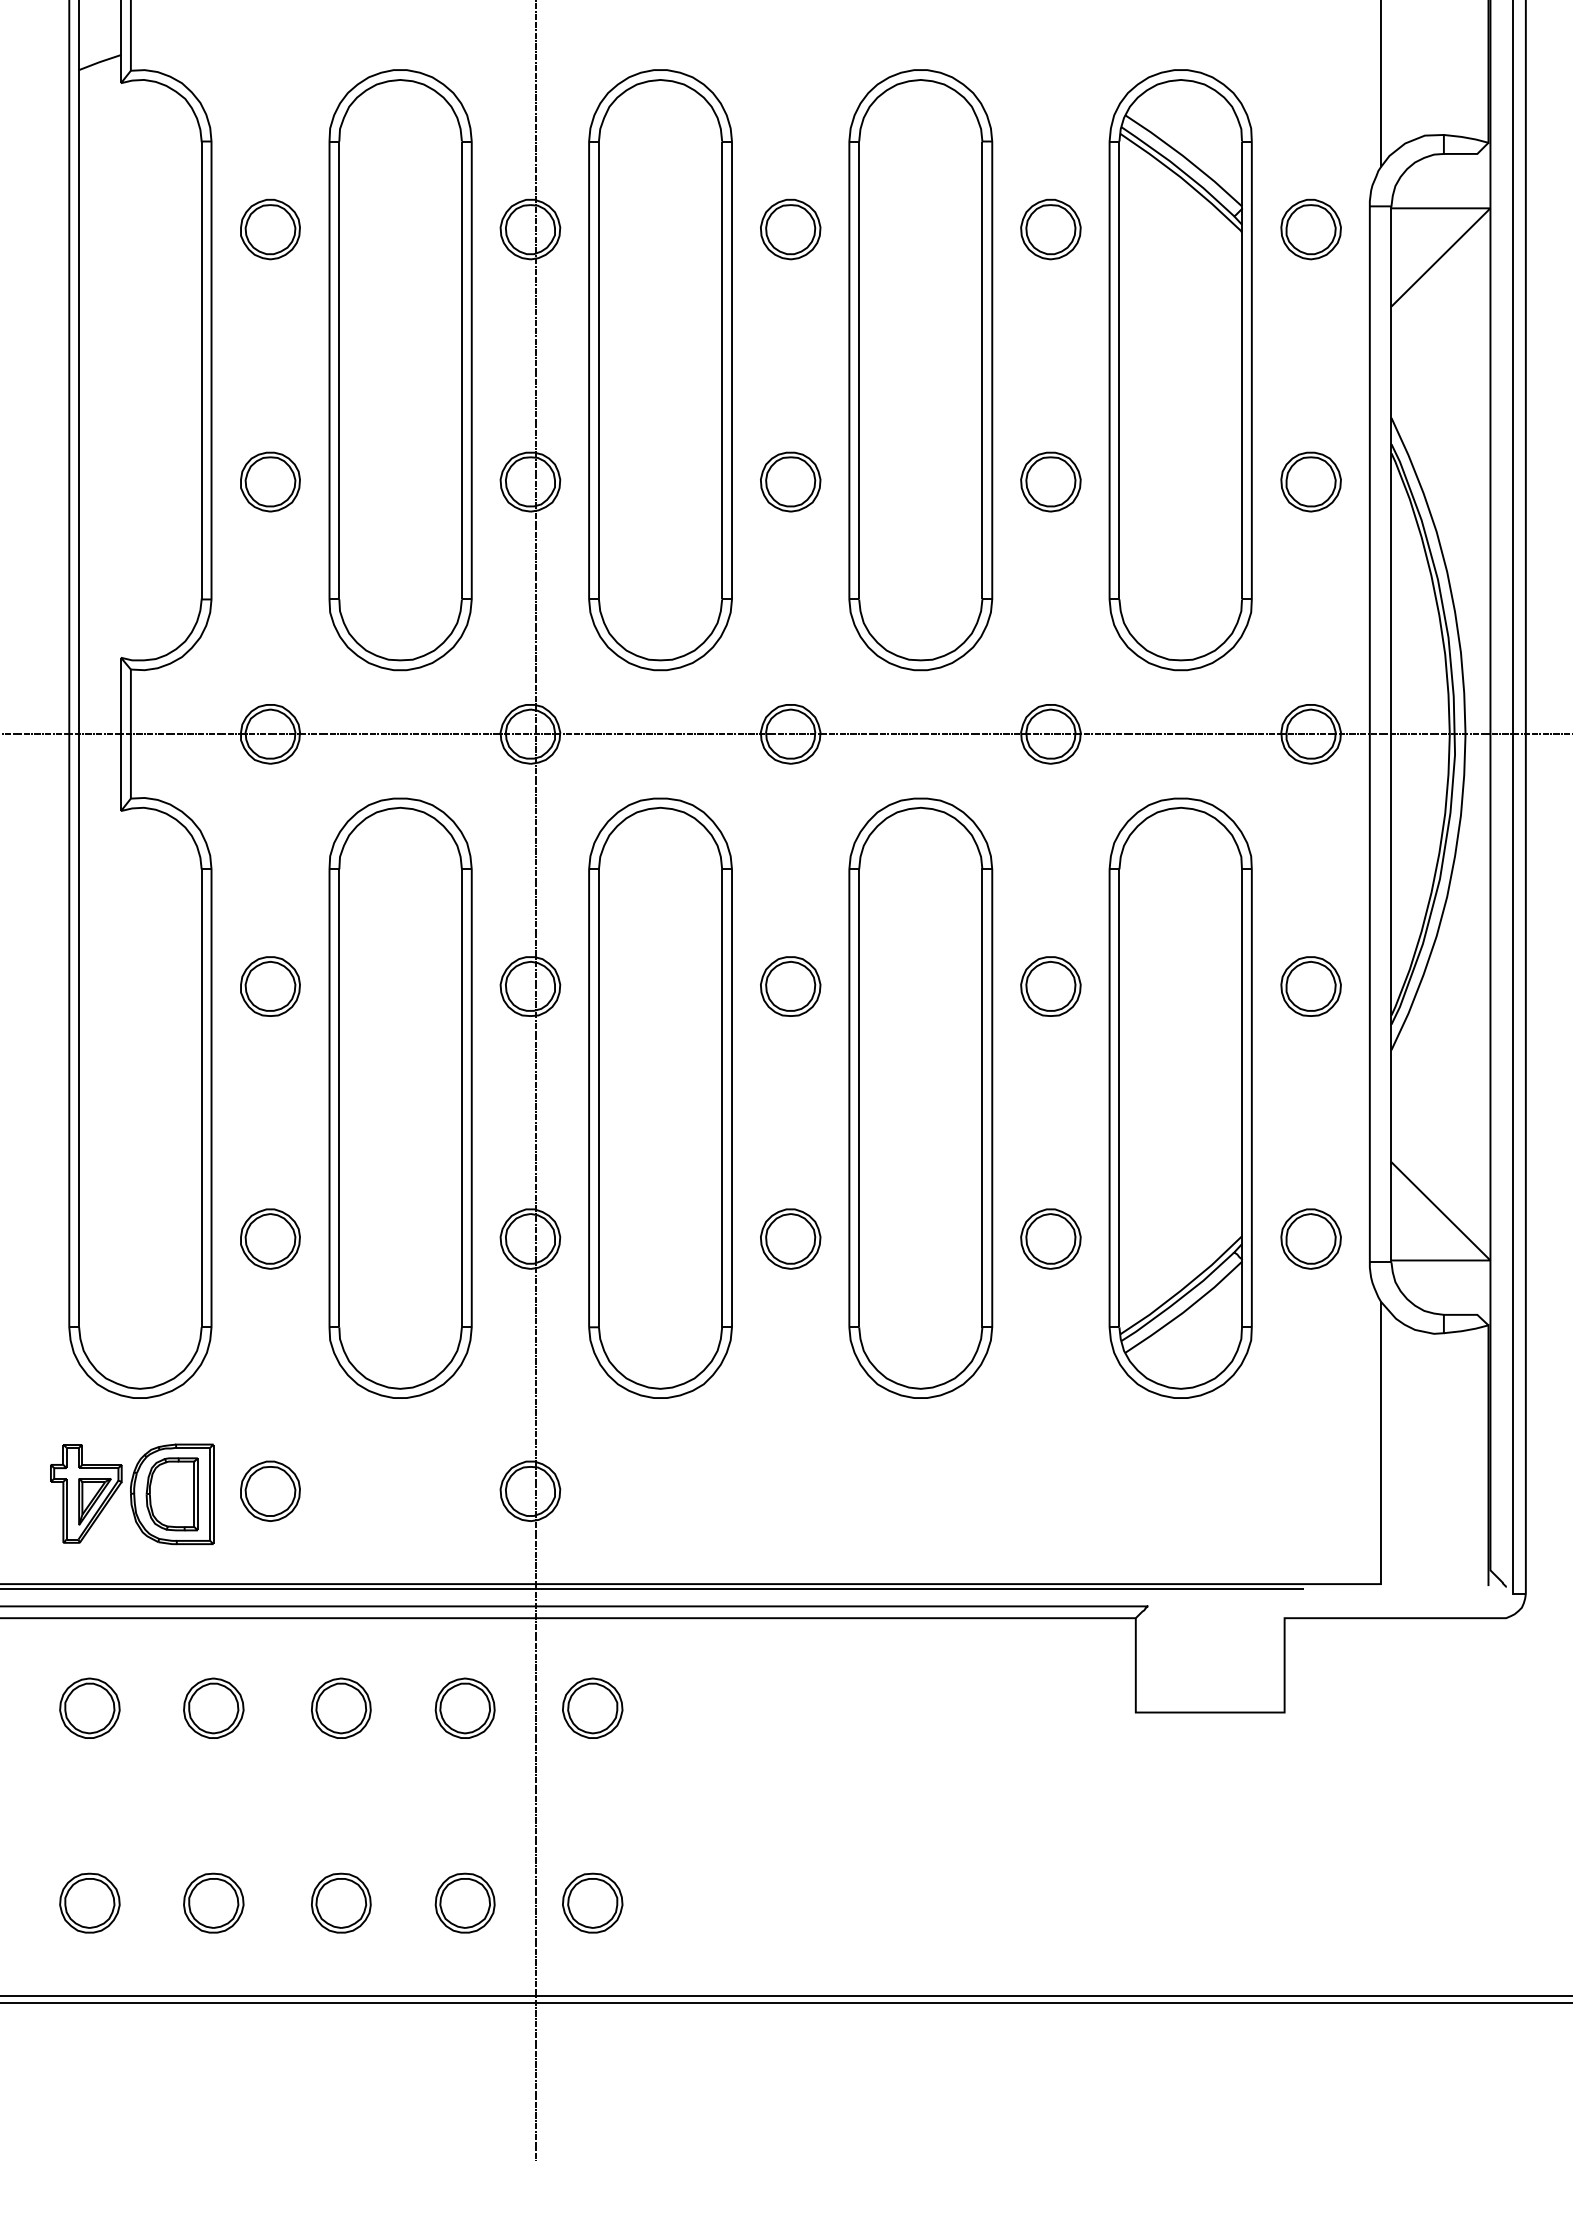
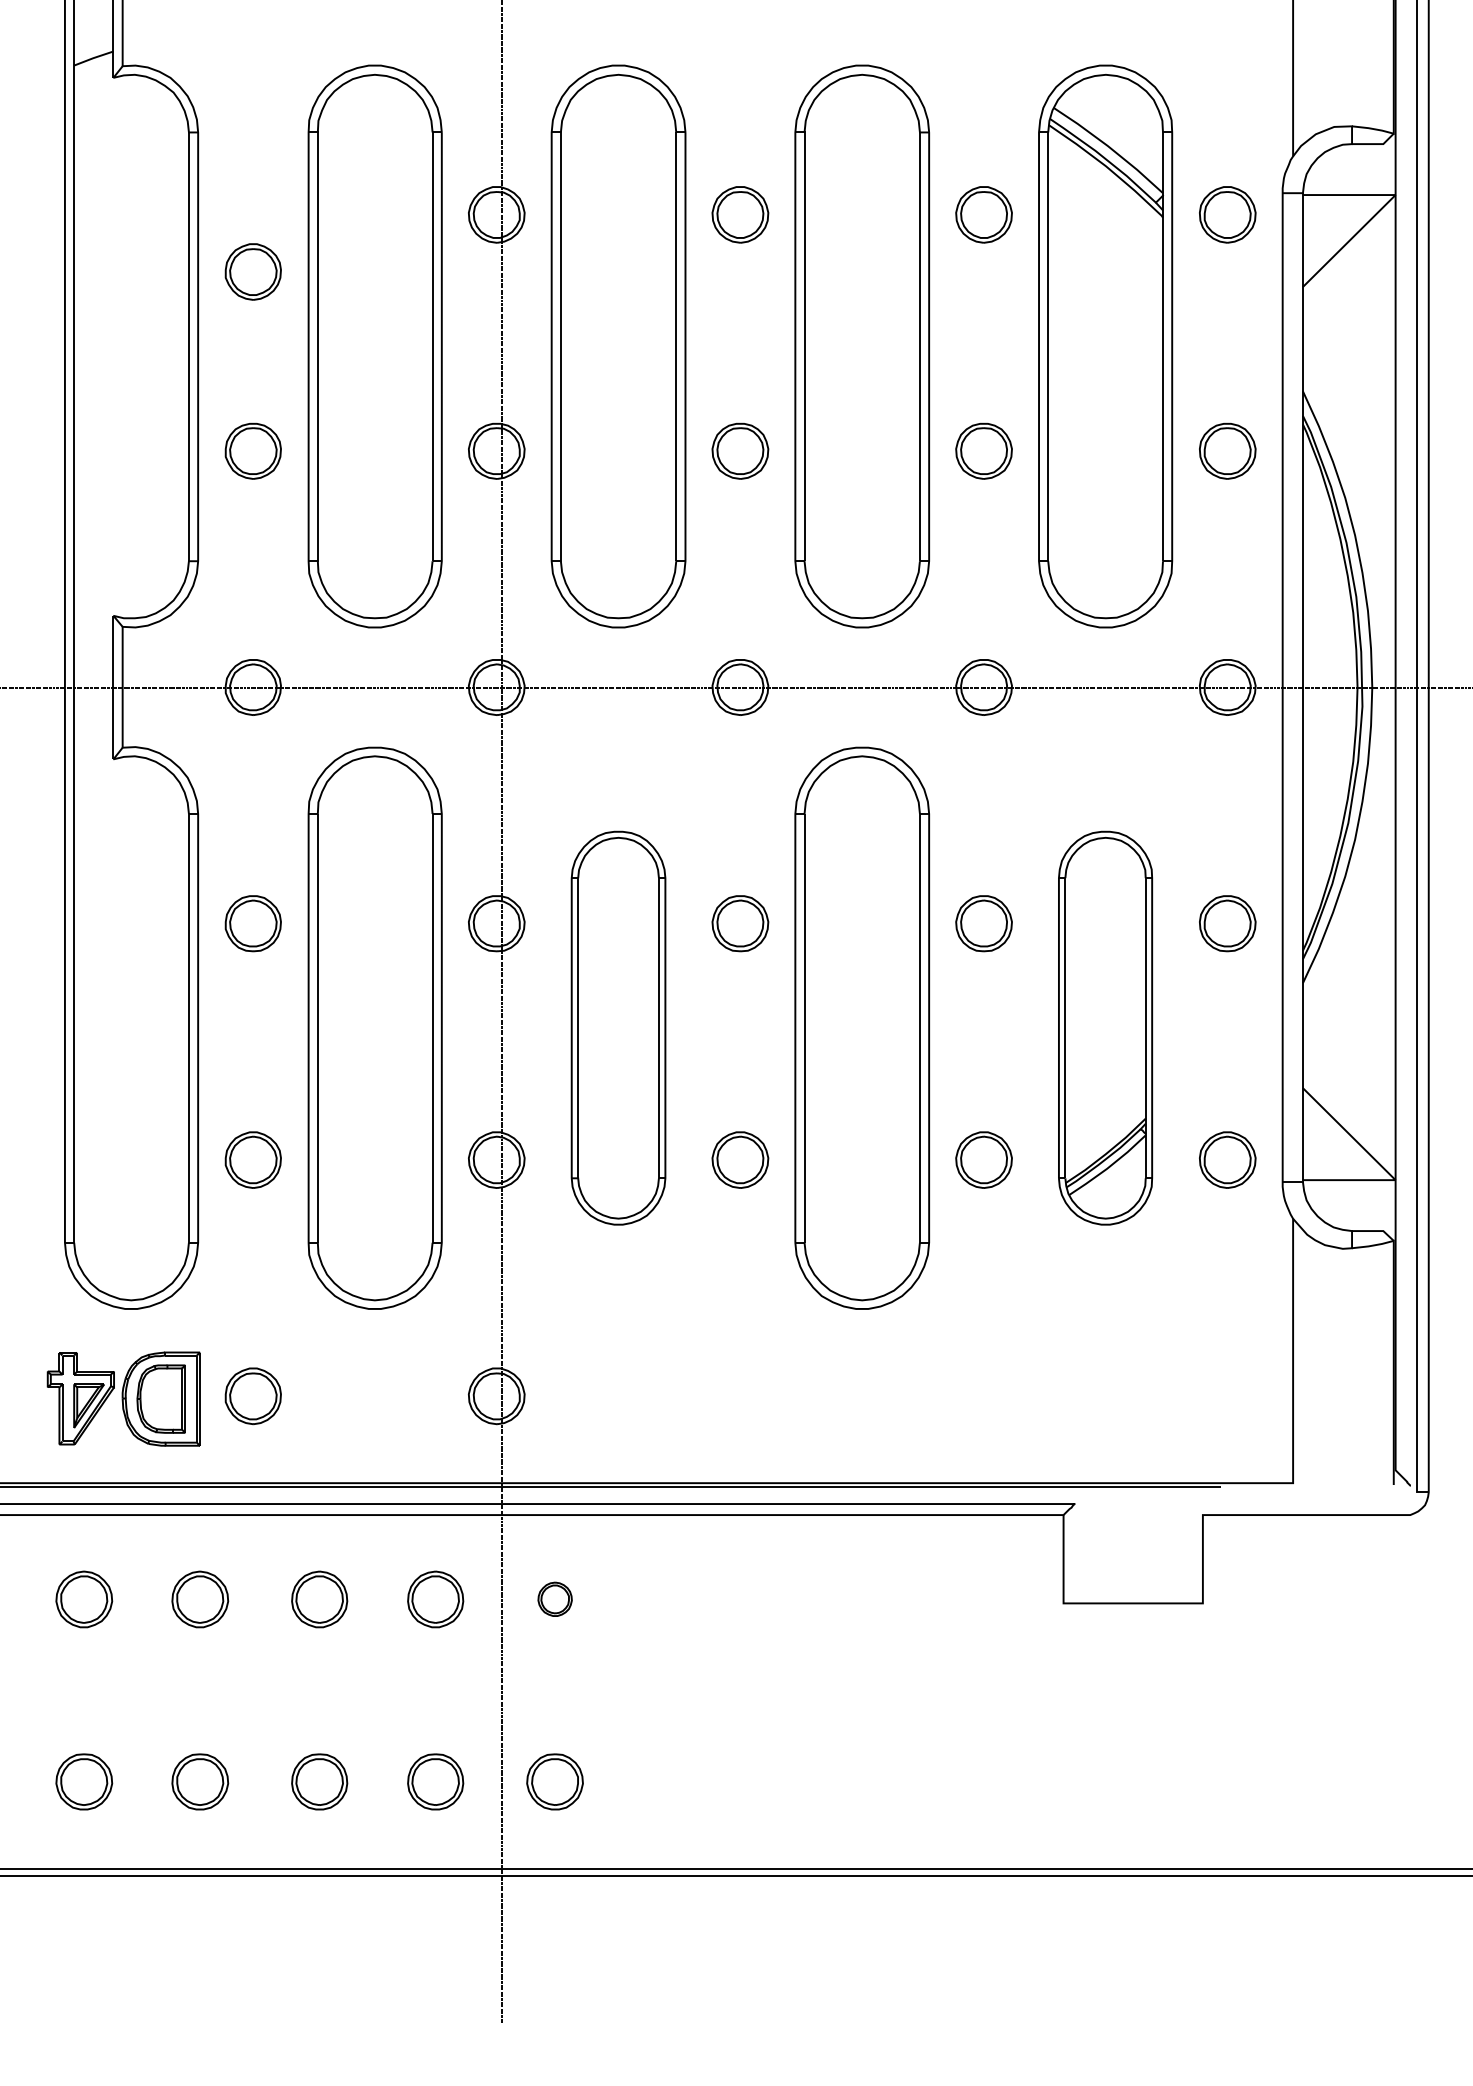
part: (270, 229) -> (253, 271), moved
part: (660, 1097) -> (618, 1027), size x0.7
part: (1180, 1097) -> (1105, 1027), size x0.7
part: (592, 1707) -> (554, 1598), size x0.6

